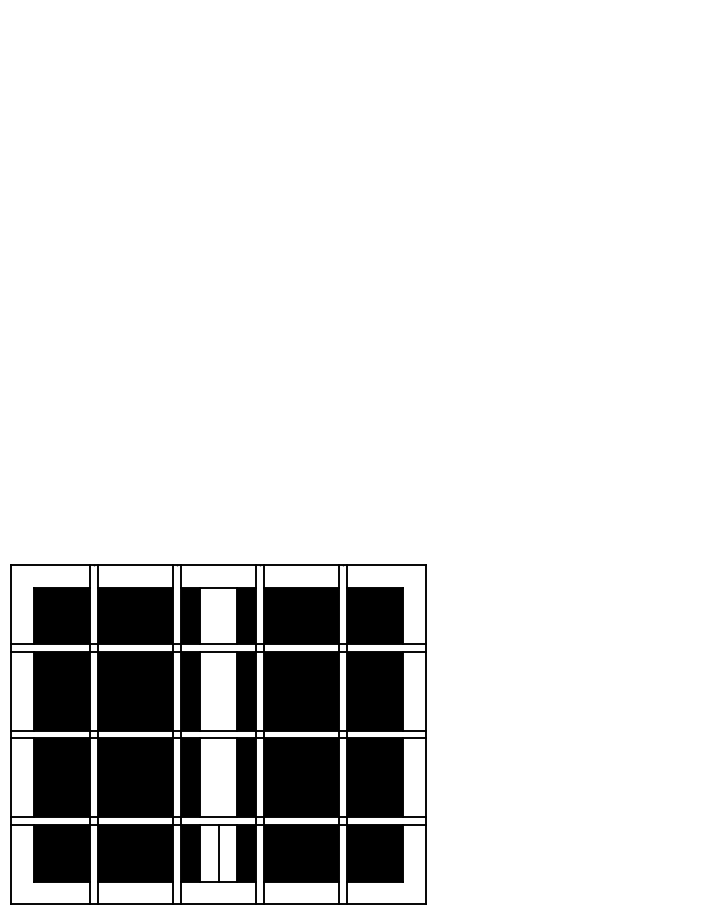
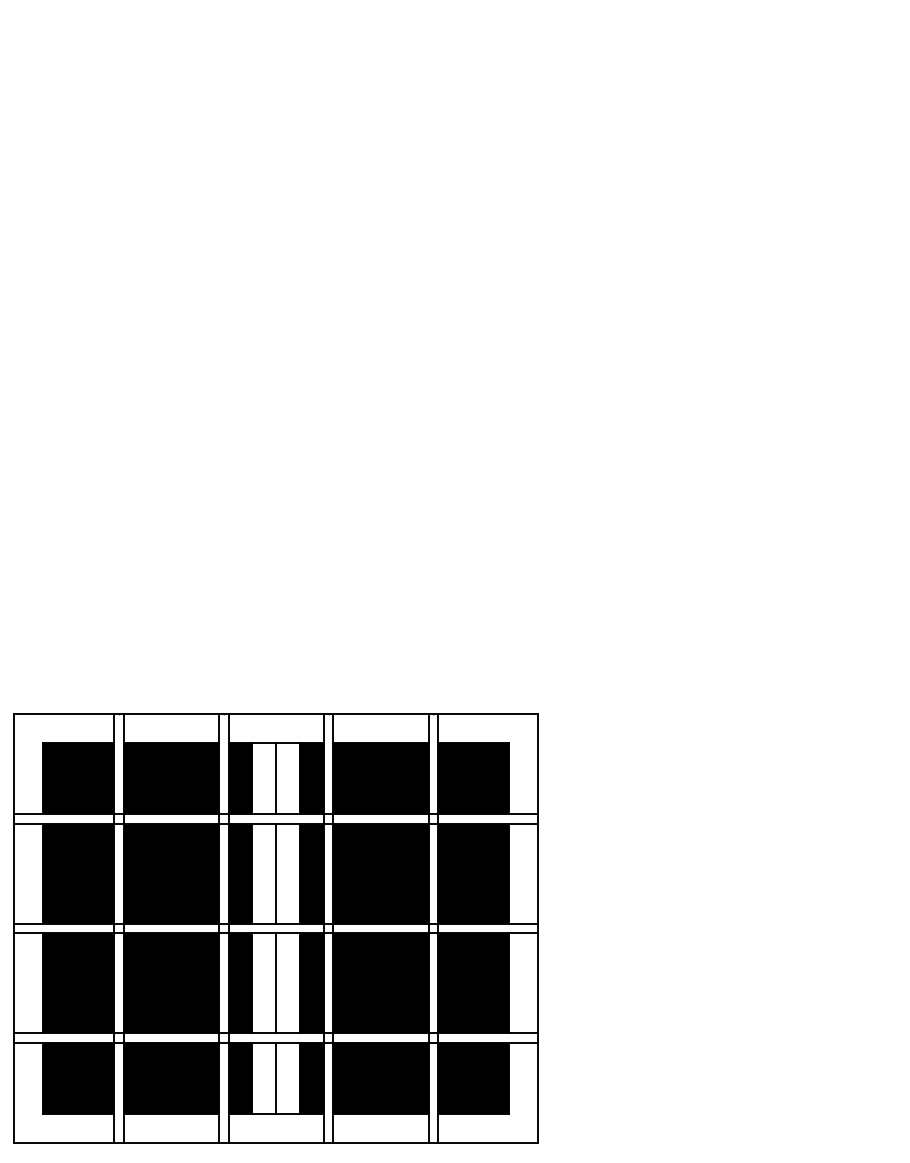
line: (218, 615) -> (276, 778), added
line: (218, 691) -> (276, 873), added
line: (218, 778) -> (276, 983), added

